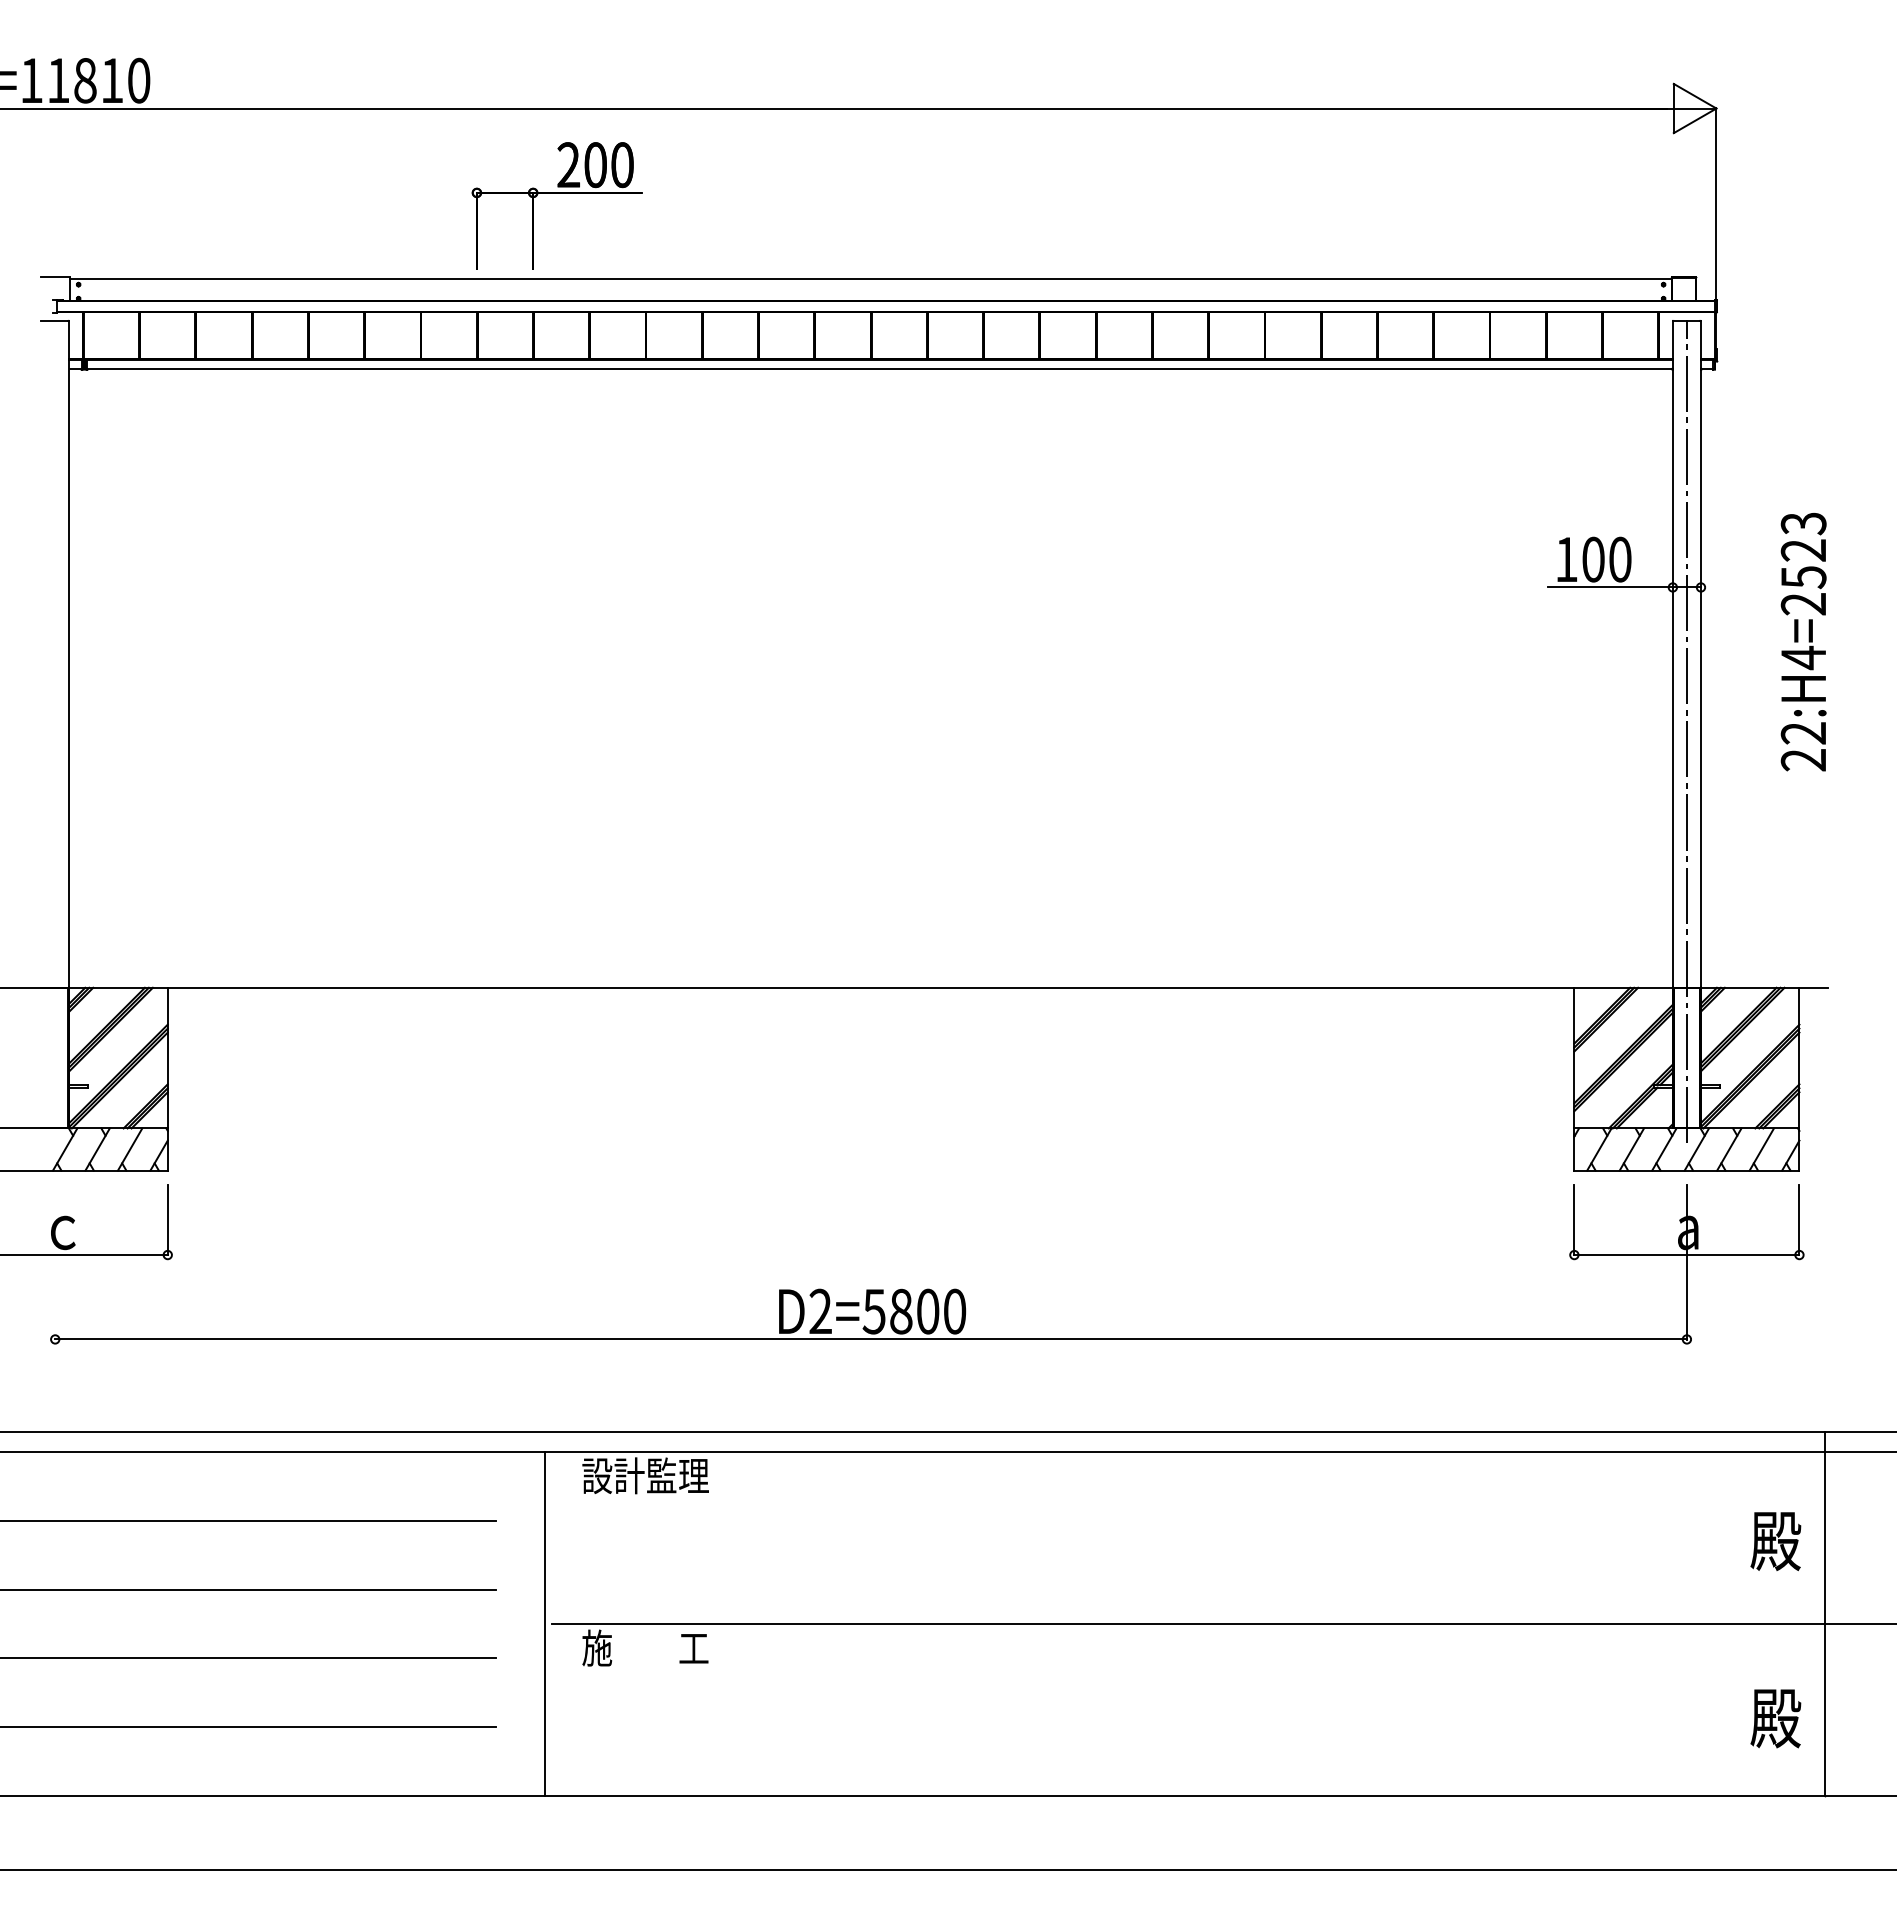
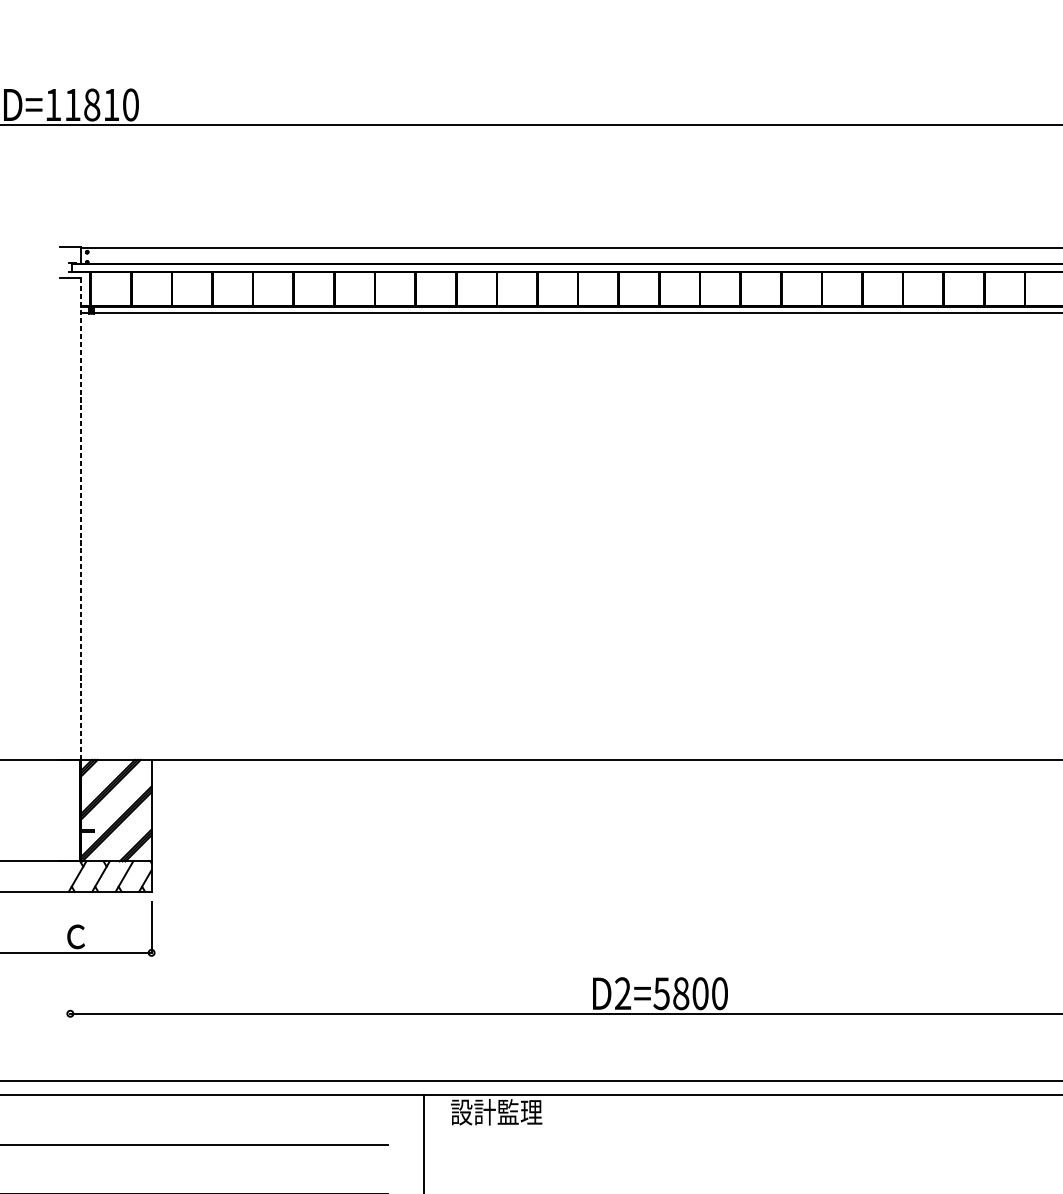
part: (556, 193) -> (432, 186), removed
line: (69, 653) -> (80, 518), solid -> dashed

